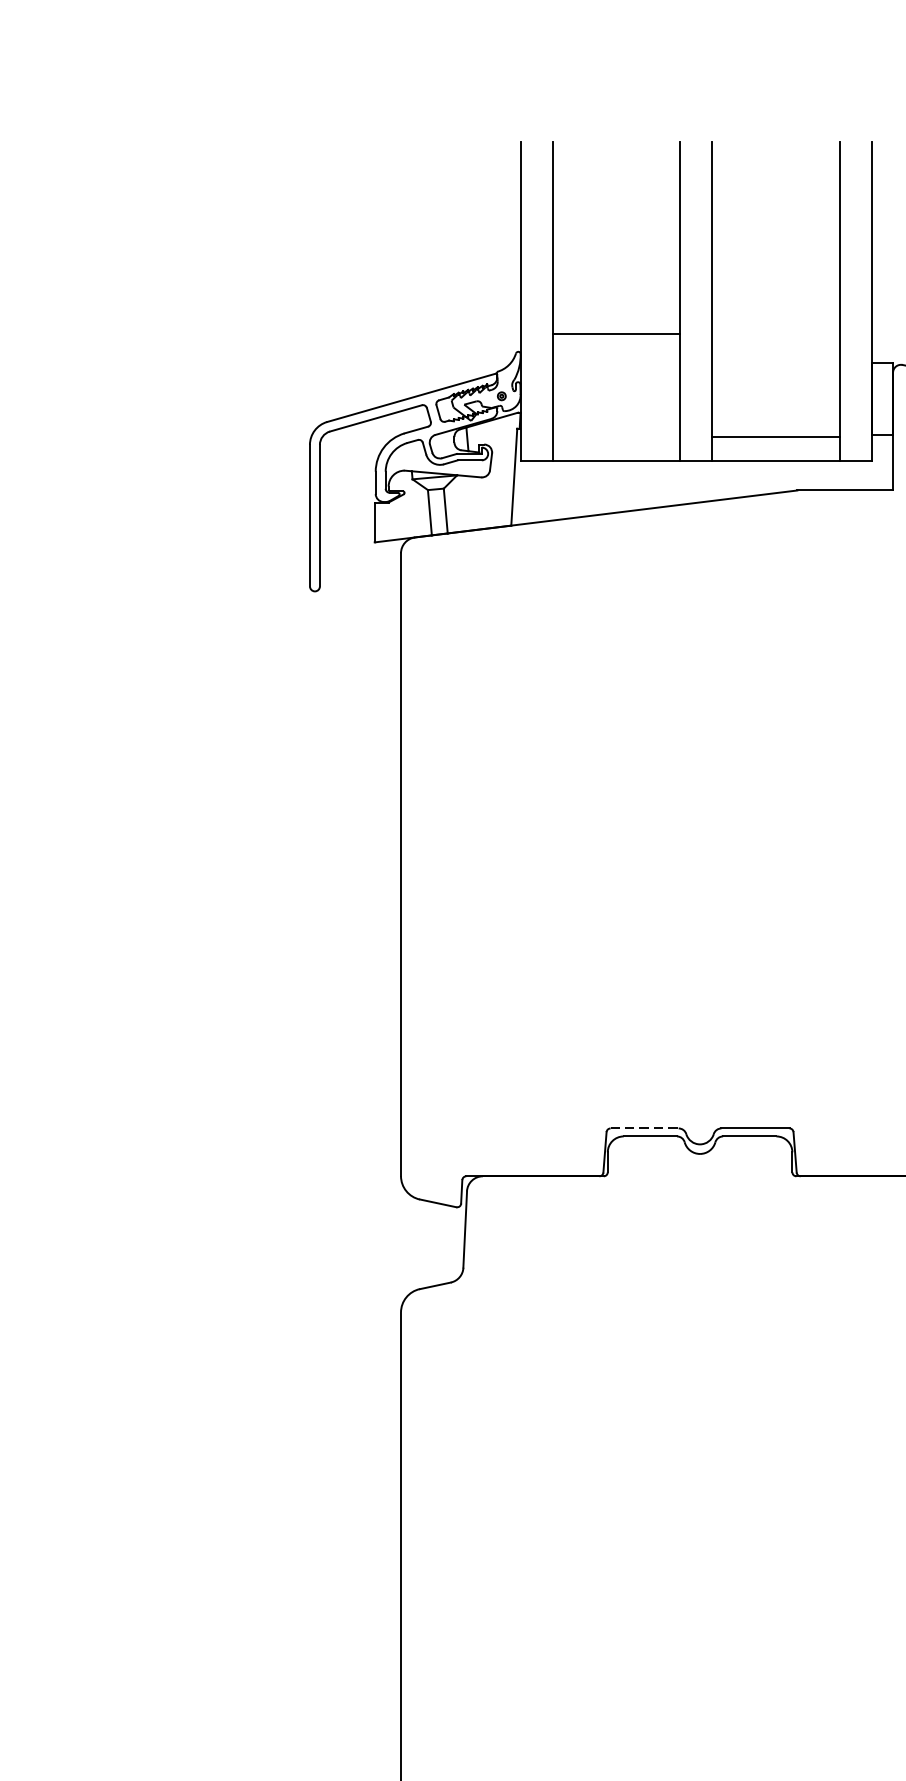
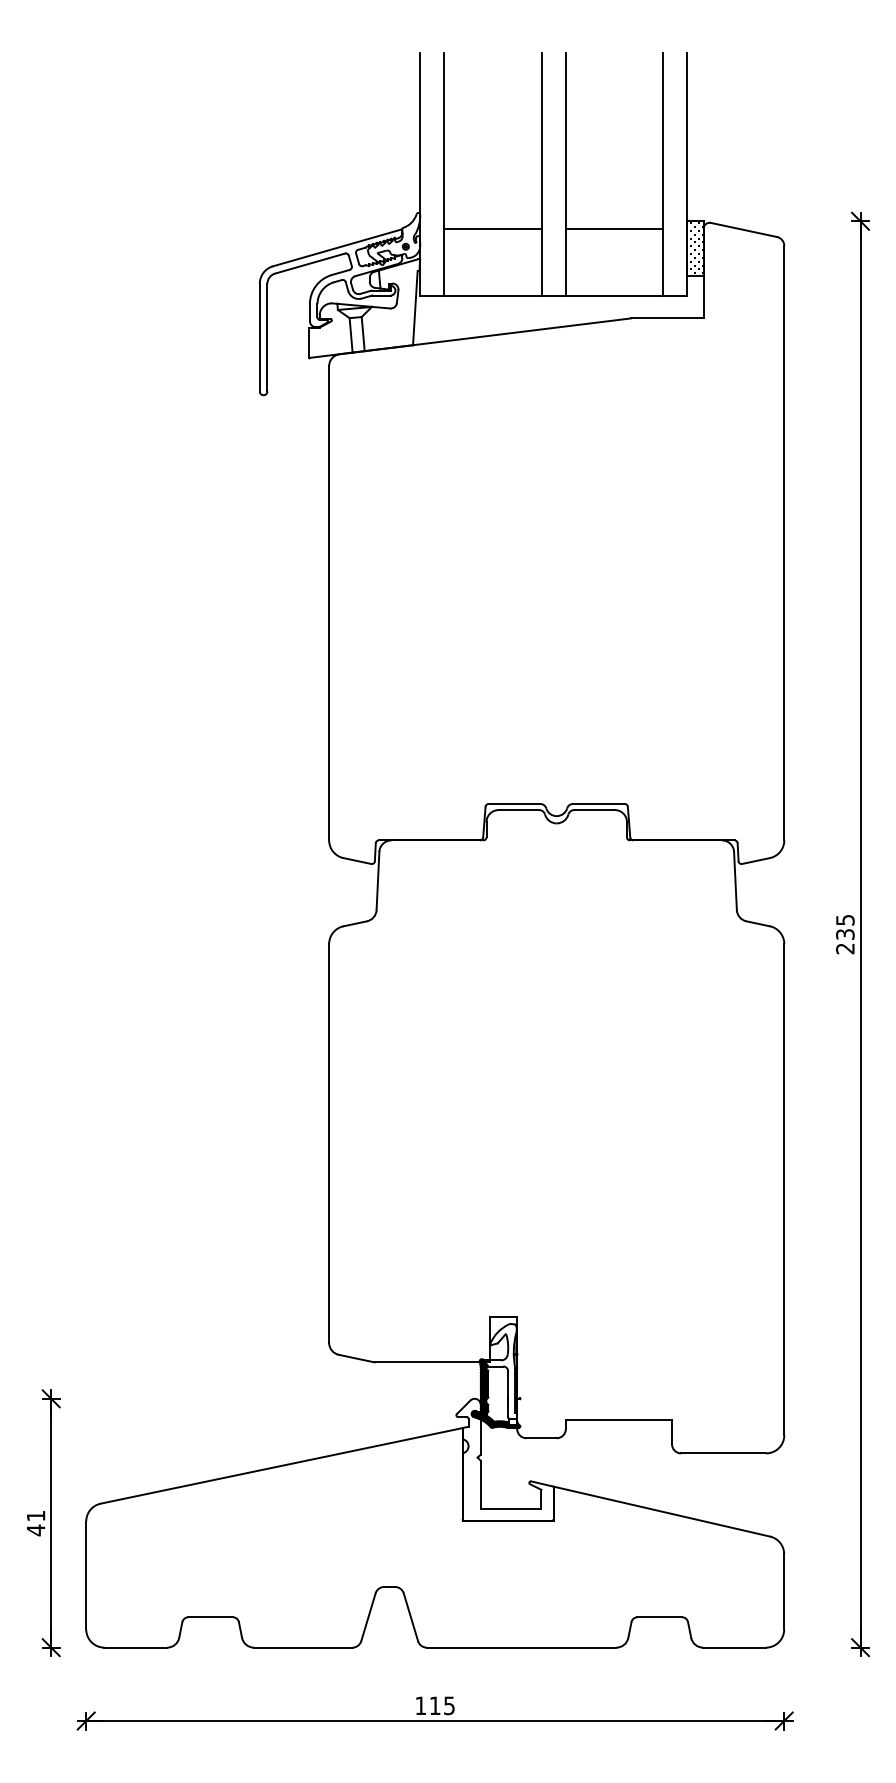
line: (615, 334) -> (492, 229), moved
hatch: (882, 398) -> (695, 248), added
line: (774, 436) -> (613, 229), moved
line: (644, 1129) -> (514, 804), dashed -> solid

